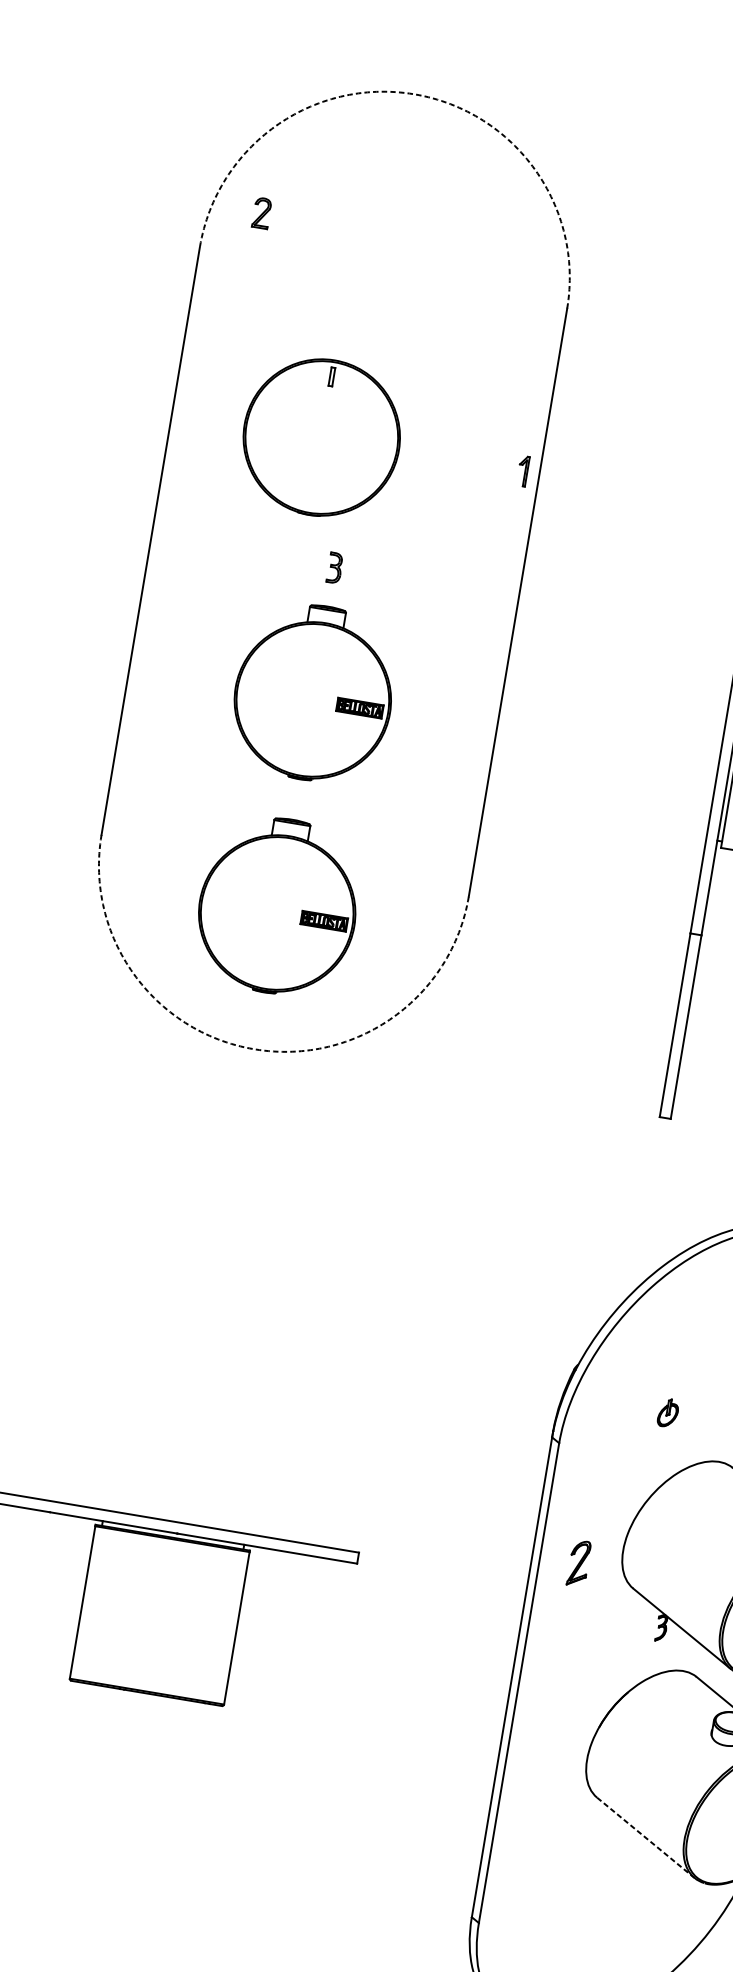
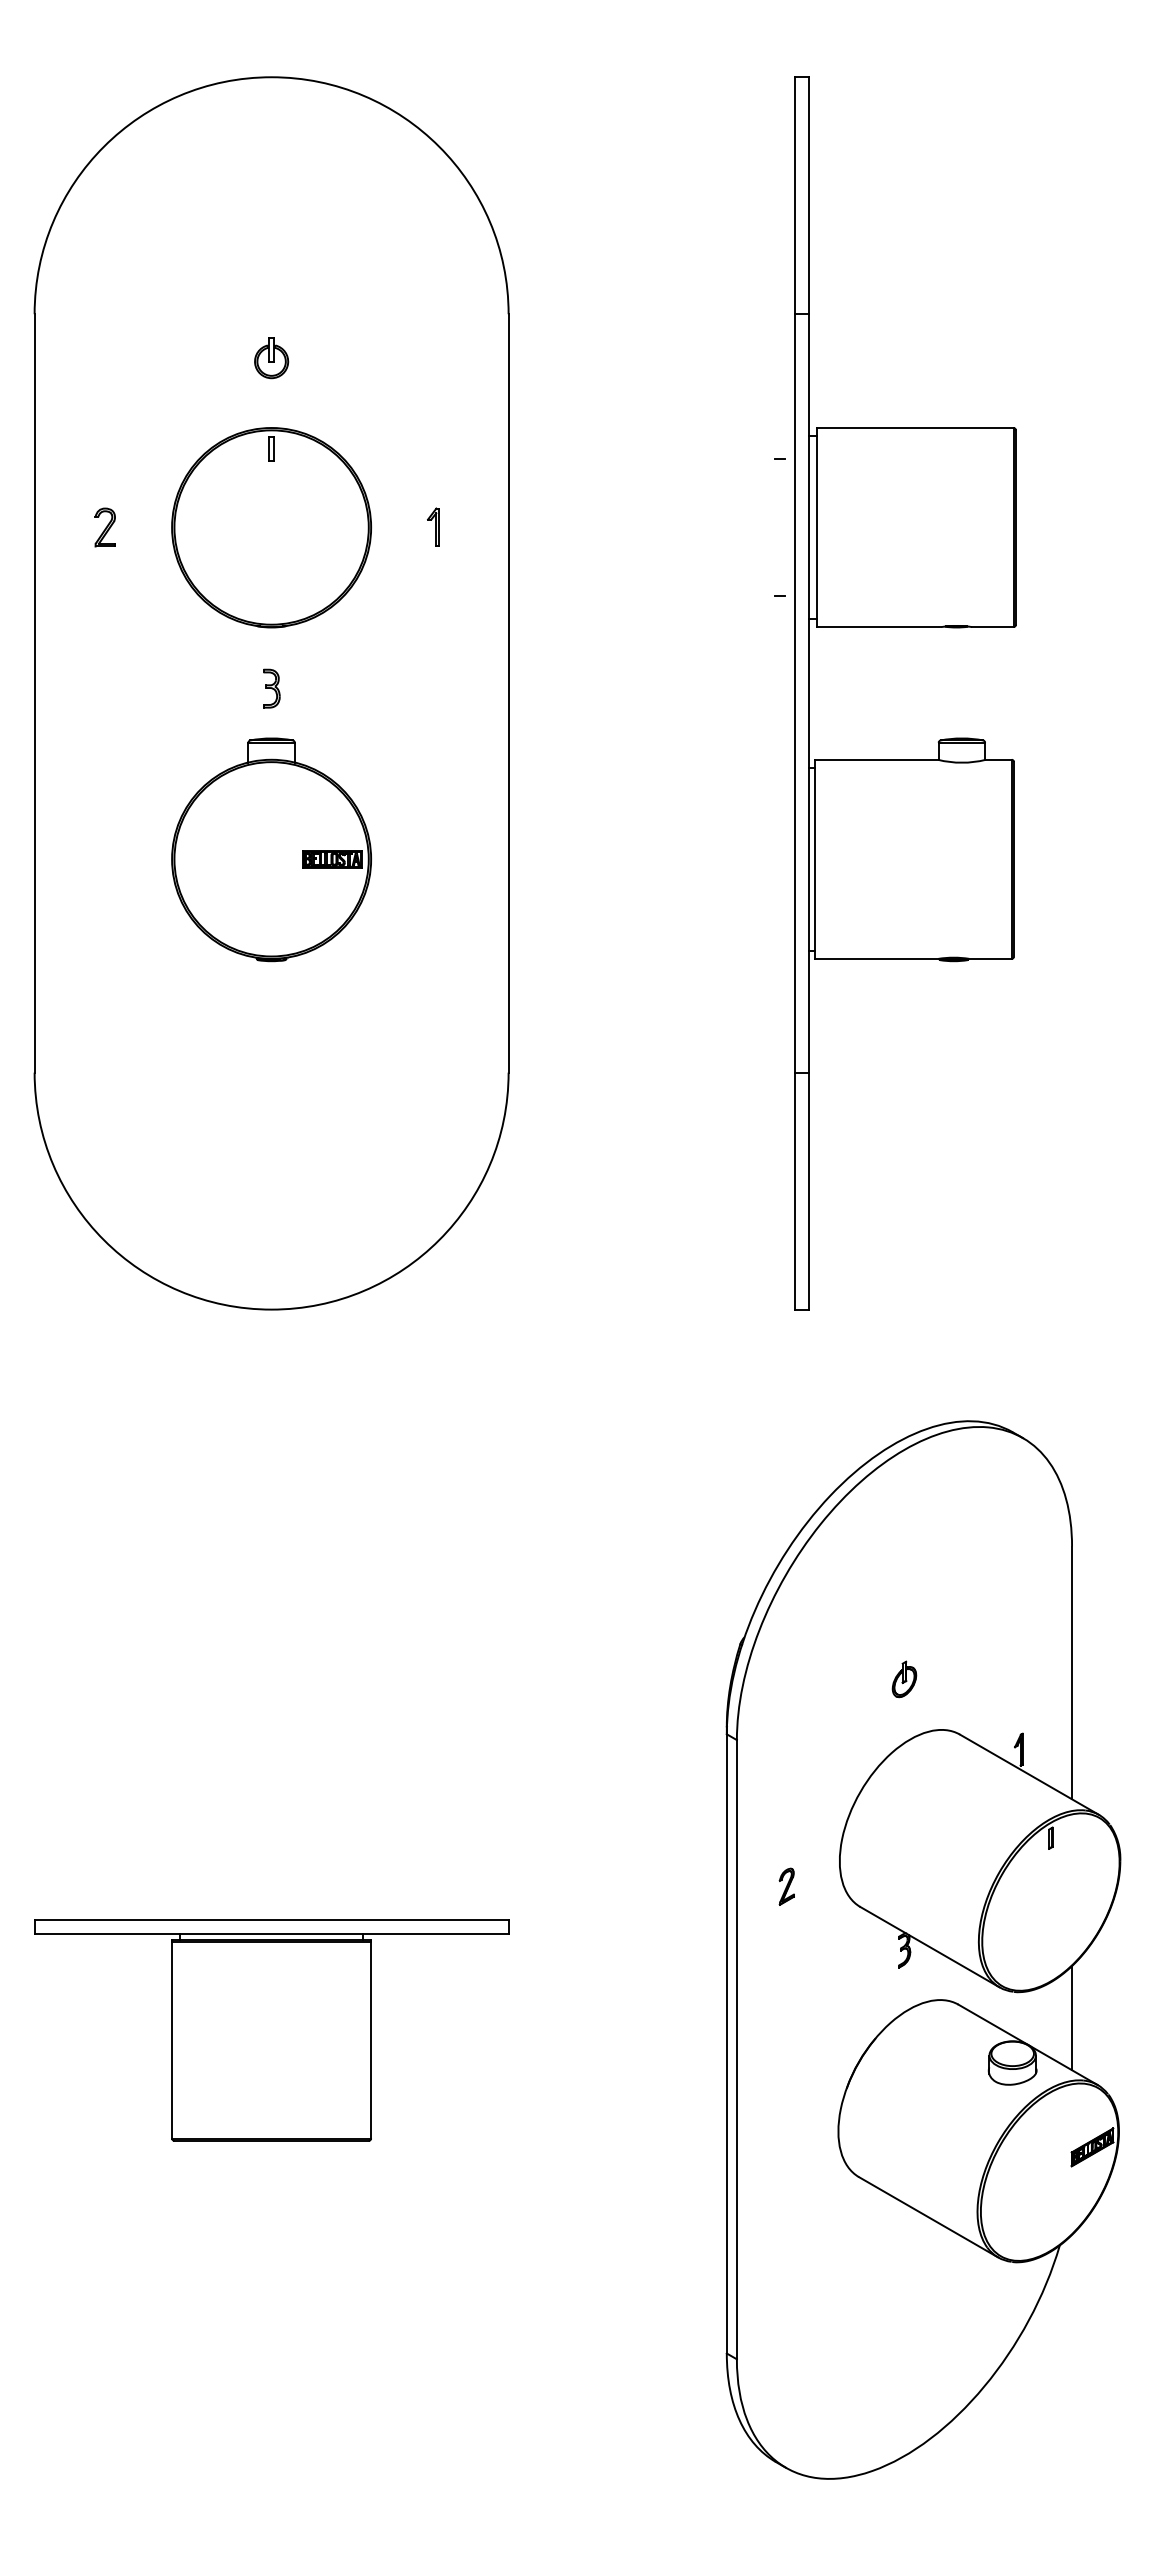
arc: (414, 94) -> (271, 77), dashed -> solid
part: (261, 213) -> (104, 527), moved
part: (377, 312) -> (271, 358), added
part: (321, 437) -> (271, 527), moved
part: (523, 470) -> (433, 526), moved
part: (278, 905) -> (271, 1124), removed
arc: (254, 1049) -> (271, 1309), dashed -> solid
part: (668, 1413) -> (904, 1679), moved
part: (578, 1563) -> (786, 1886), size x0.62
line: (646, 1838) -> (929, 2217), dashed -> solid

